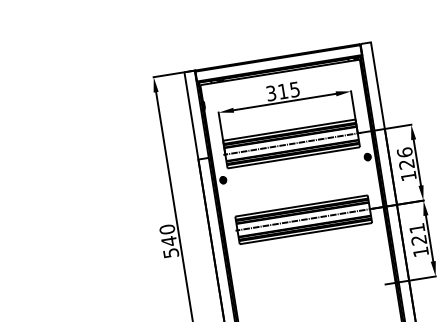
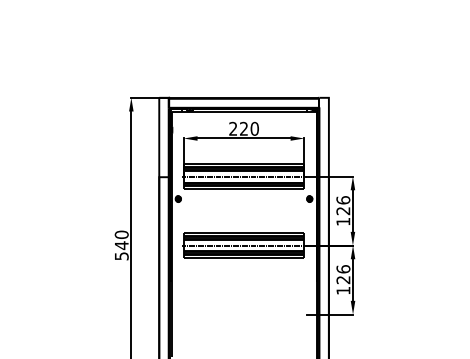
text: (282, 91) -> (243, 128), 315 -> 220
text: (417, 228) -> (343, 269), 121 -> 126

